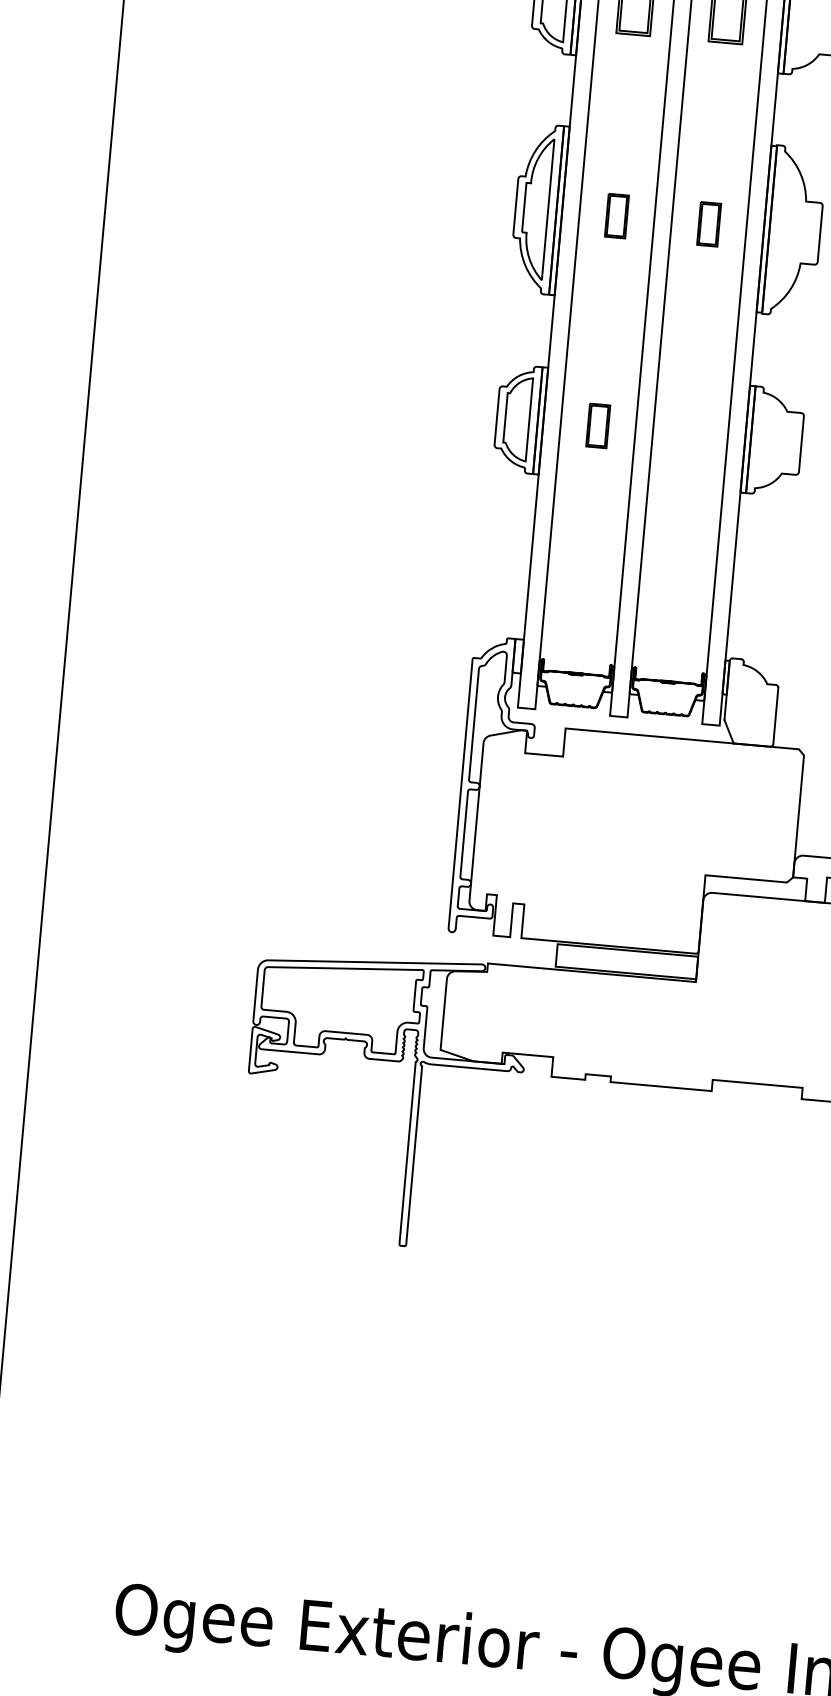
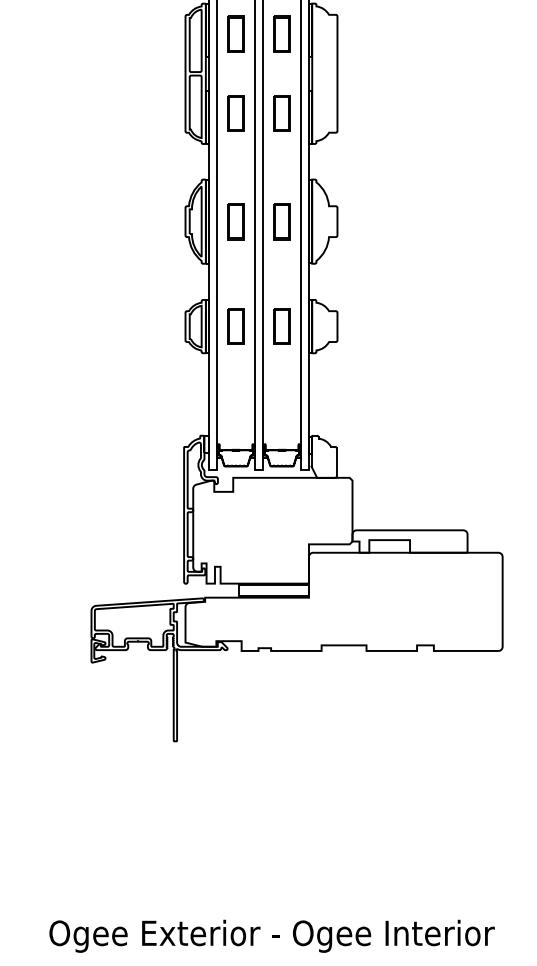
part: (615, 215) -> (235, 221), size x1.67
part: (708, 223) -> (281, 221), size x1.67
part: (597, 425) -> (235, 326), size x1.67
part: (689, 433) -> (281, 326), added

